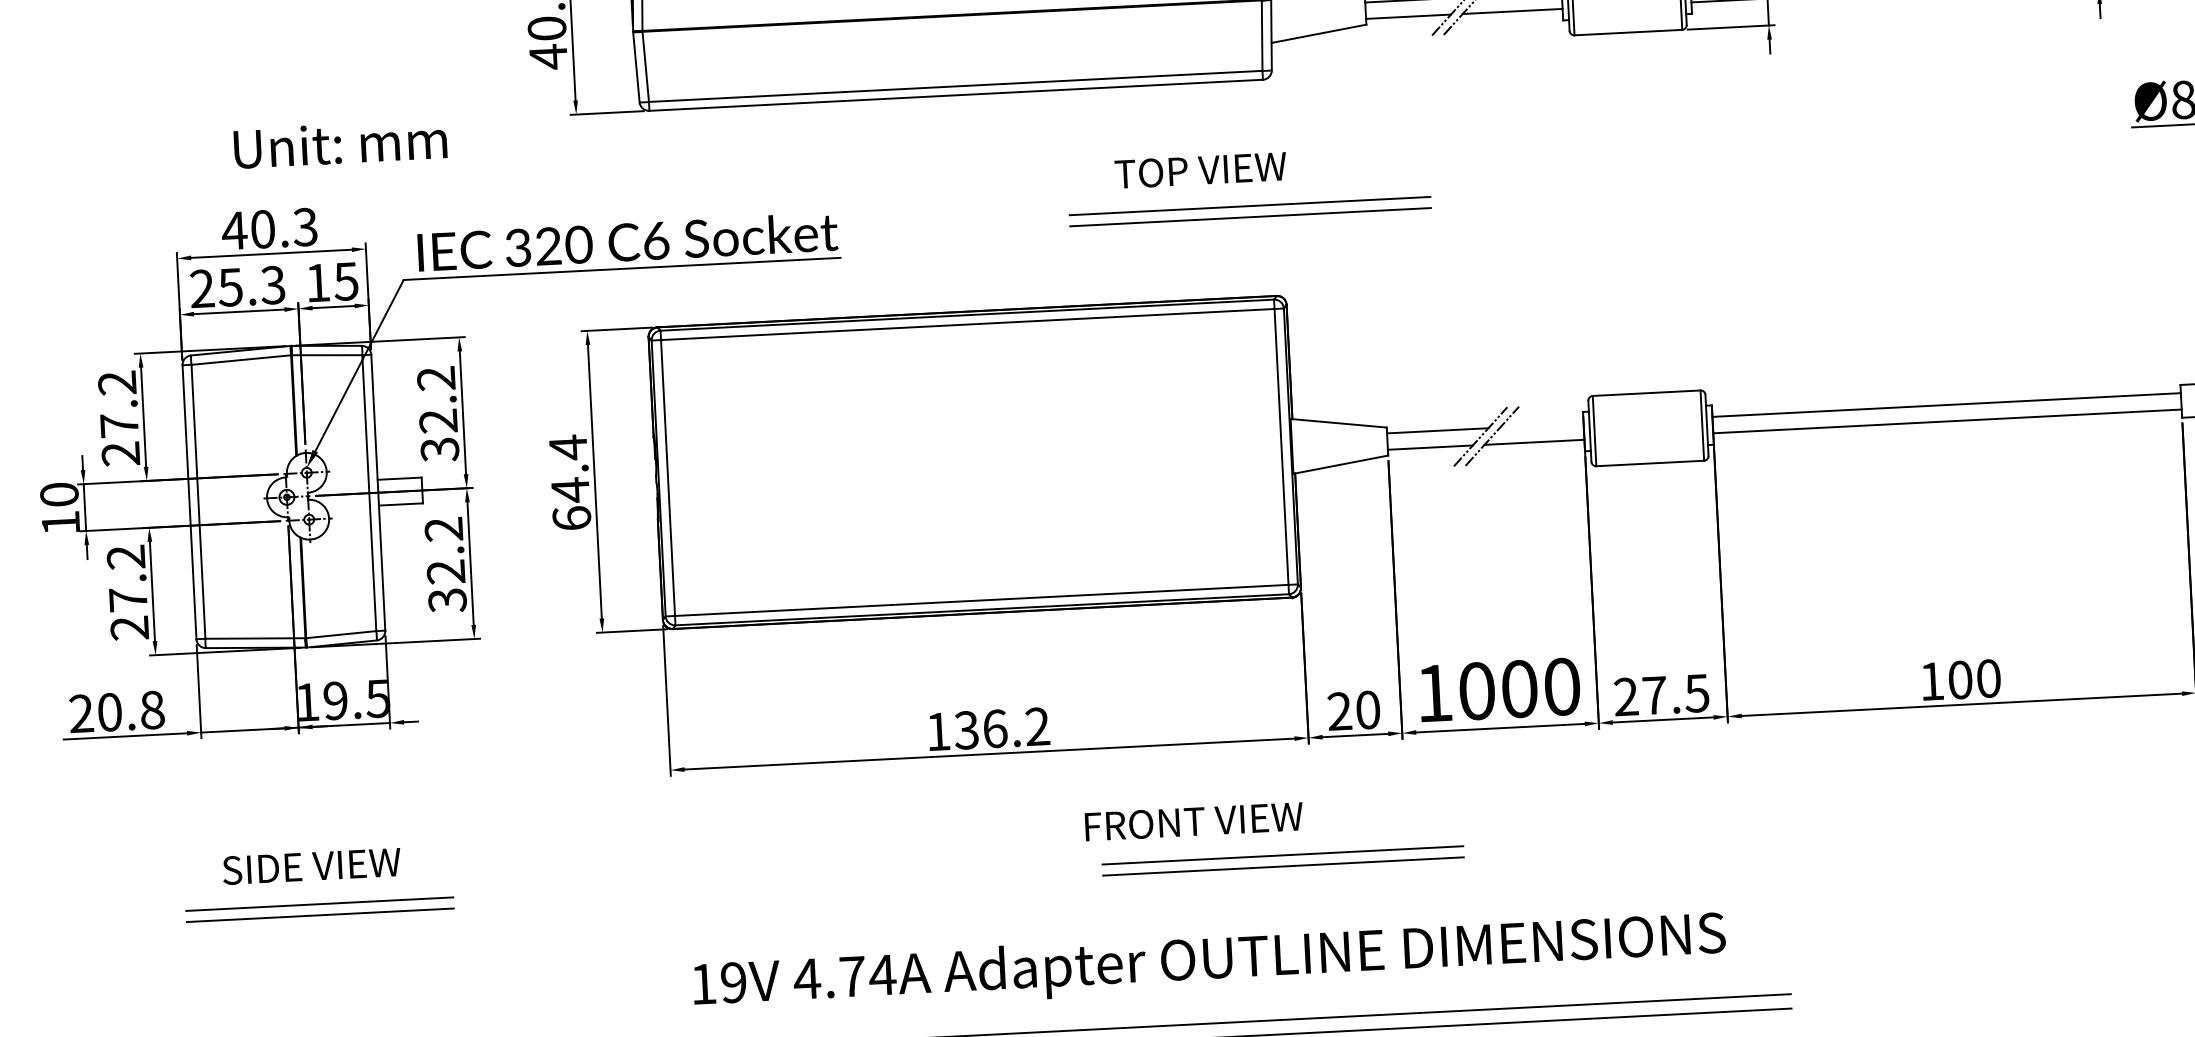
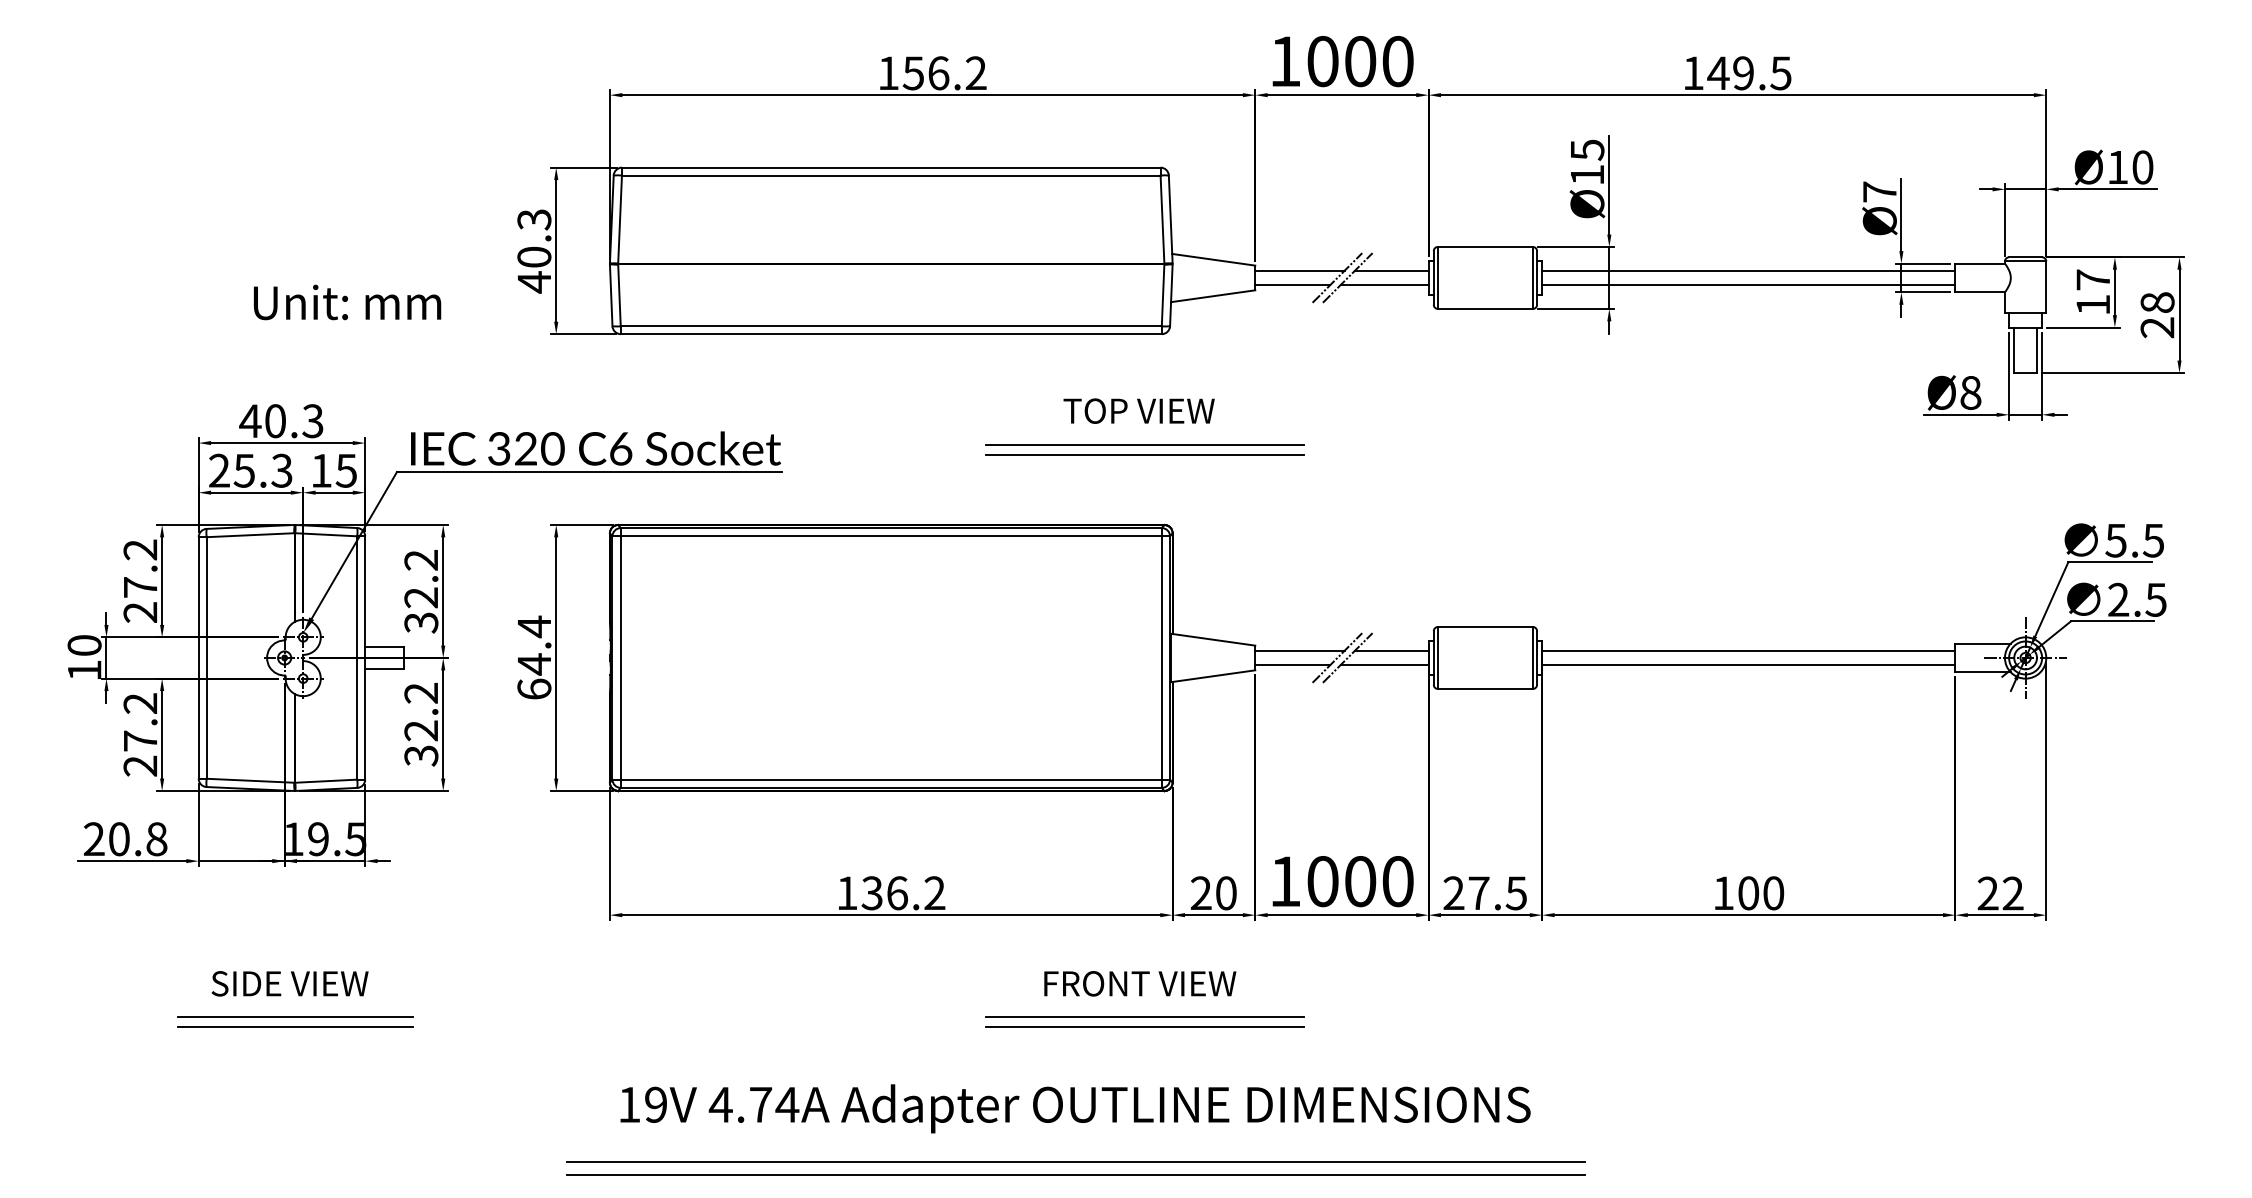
text: (340, 143) -> (347, 302), moved
text: (1200, 169) -> (1138, 410), moved
line: (1541, 425) -> (1391, 650), added
text: (1194, 821) -> (1140, 983), moved

